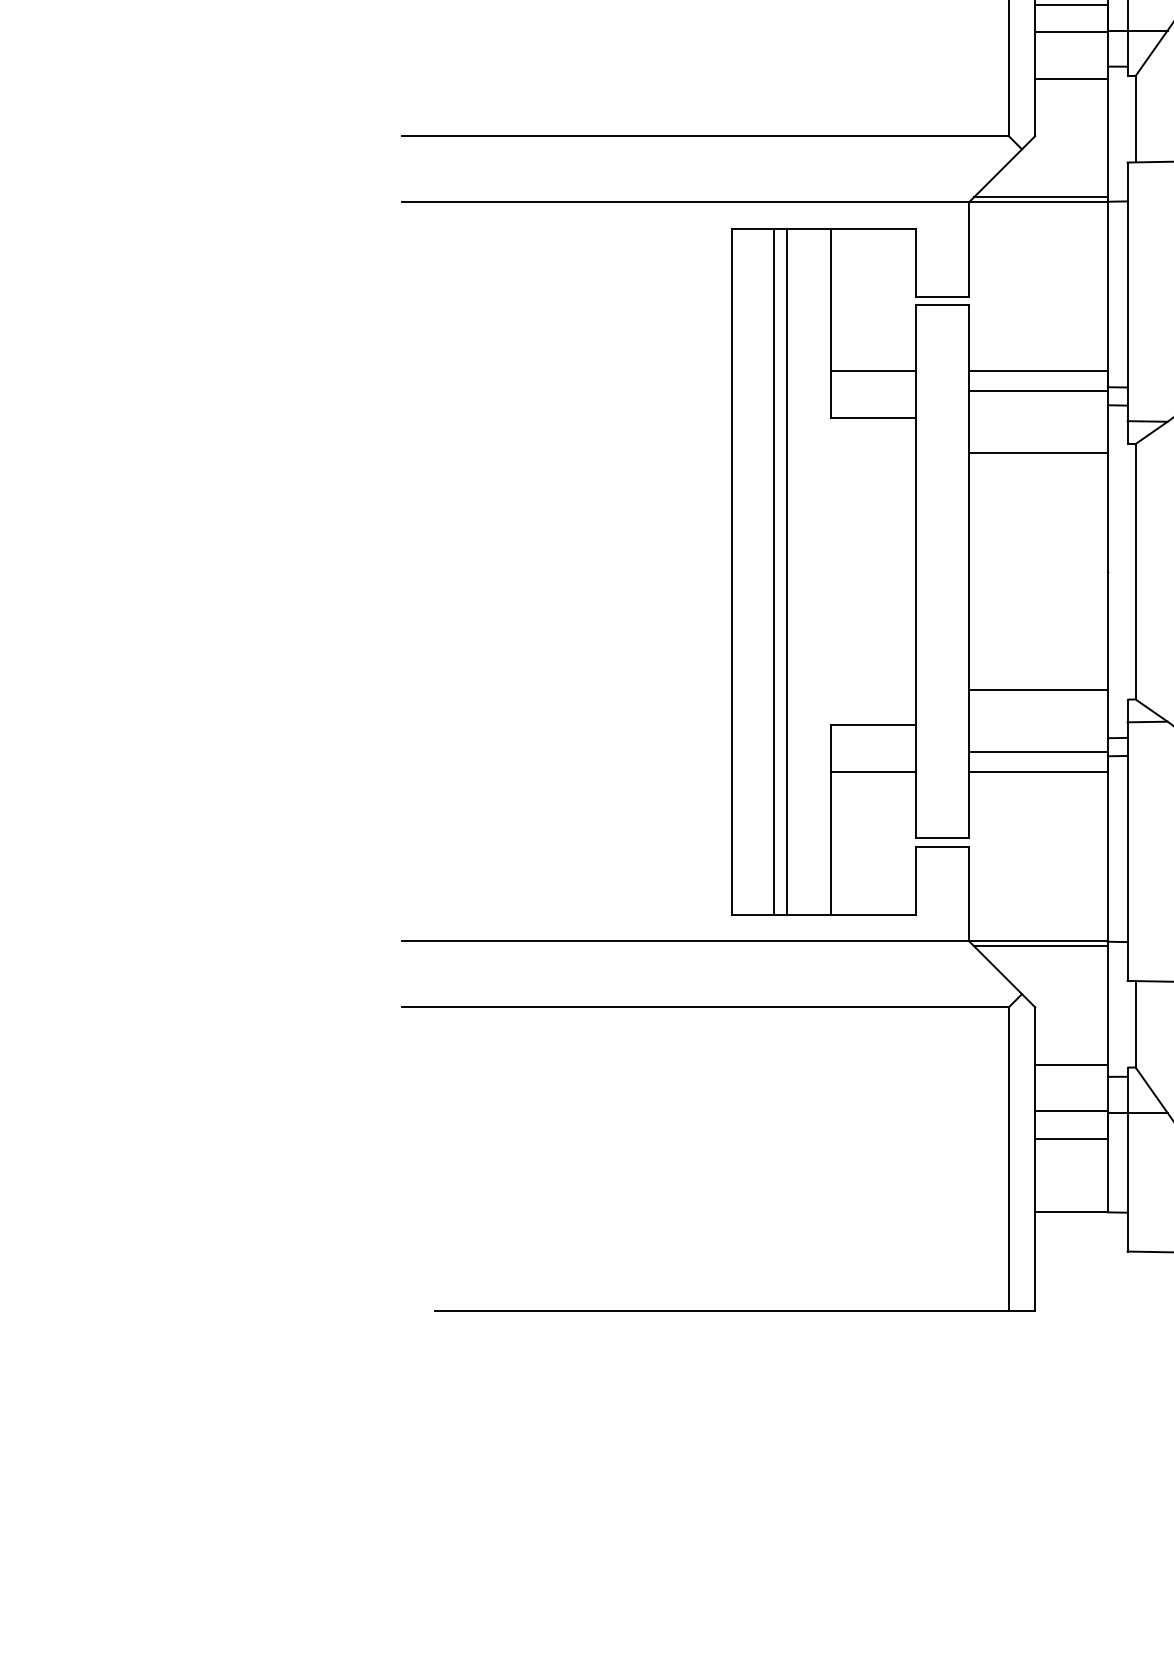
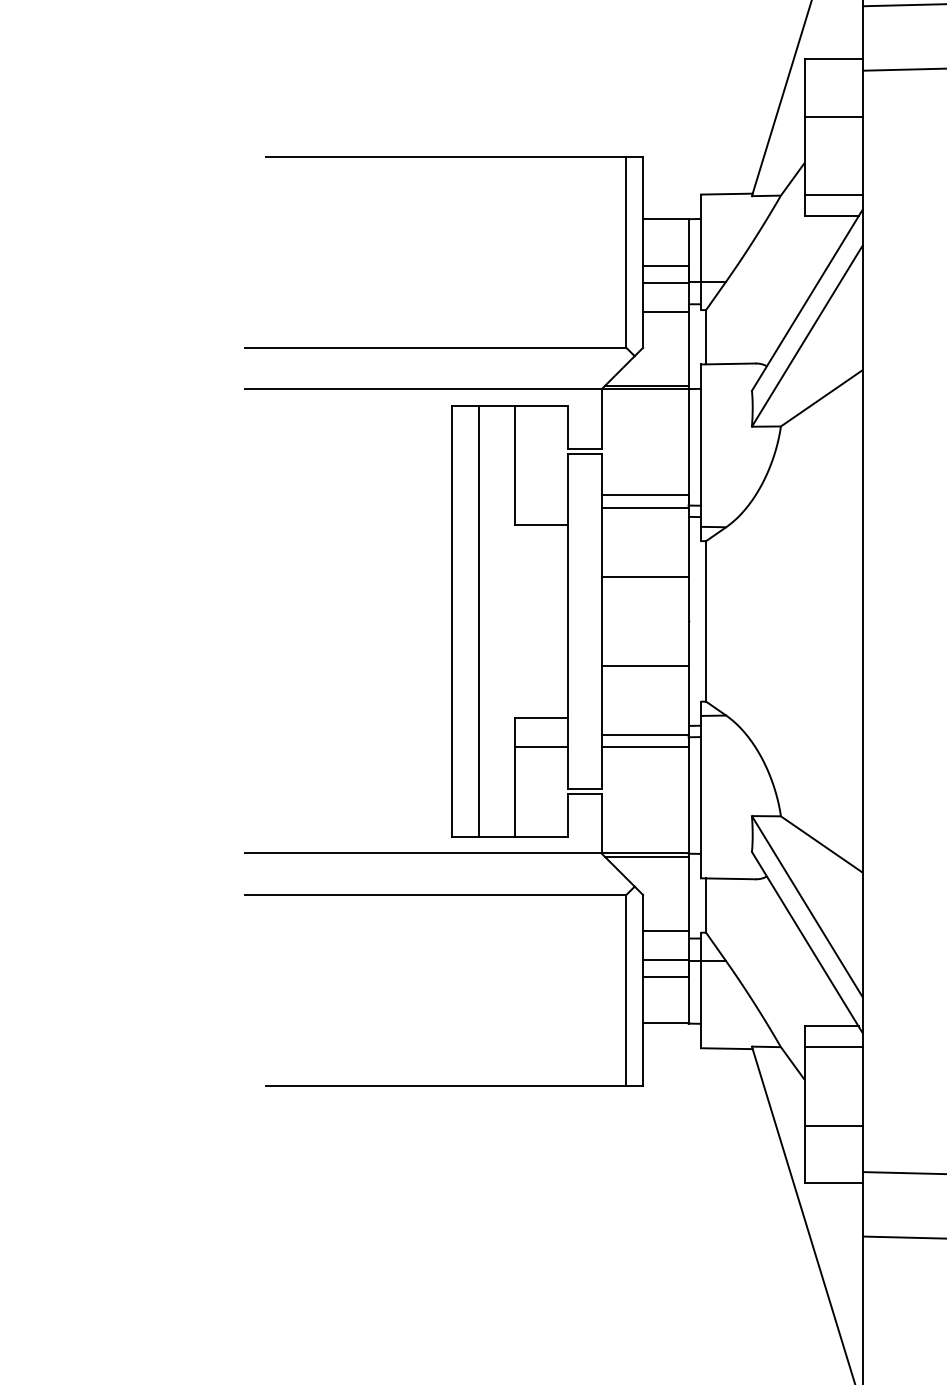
line: (873, 371) -> (541, 495), removed
line: (1037, 452) -> (644, 576), moved
line: (787, 570) -> (487, 620), removed
line: (1037, 689) -> (644, 665), moved

